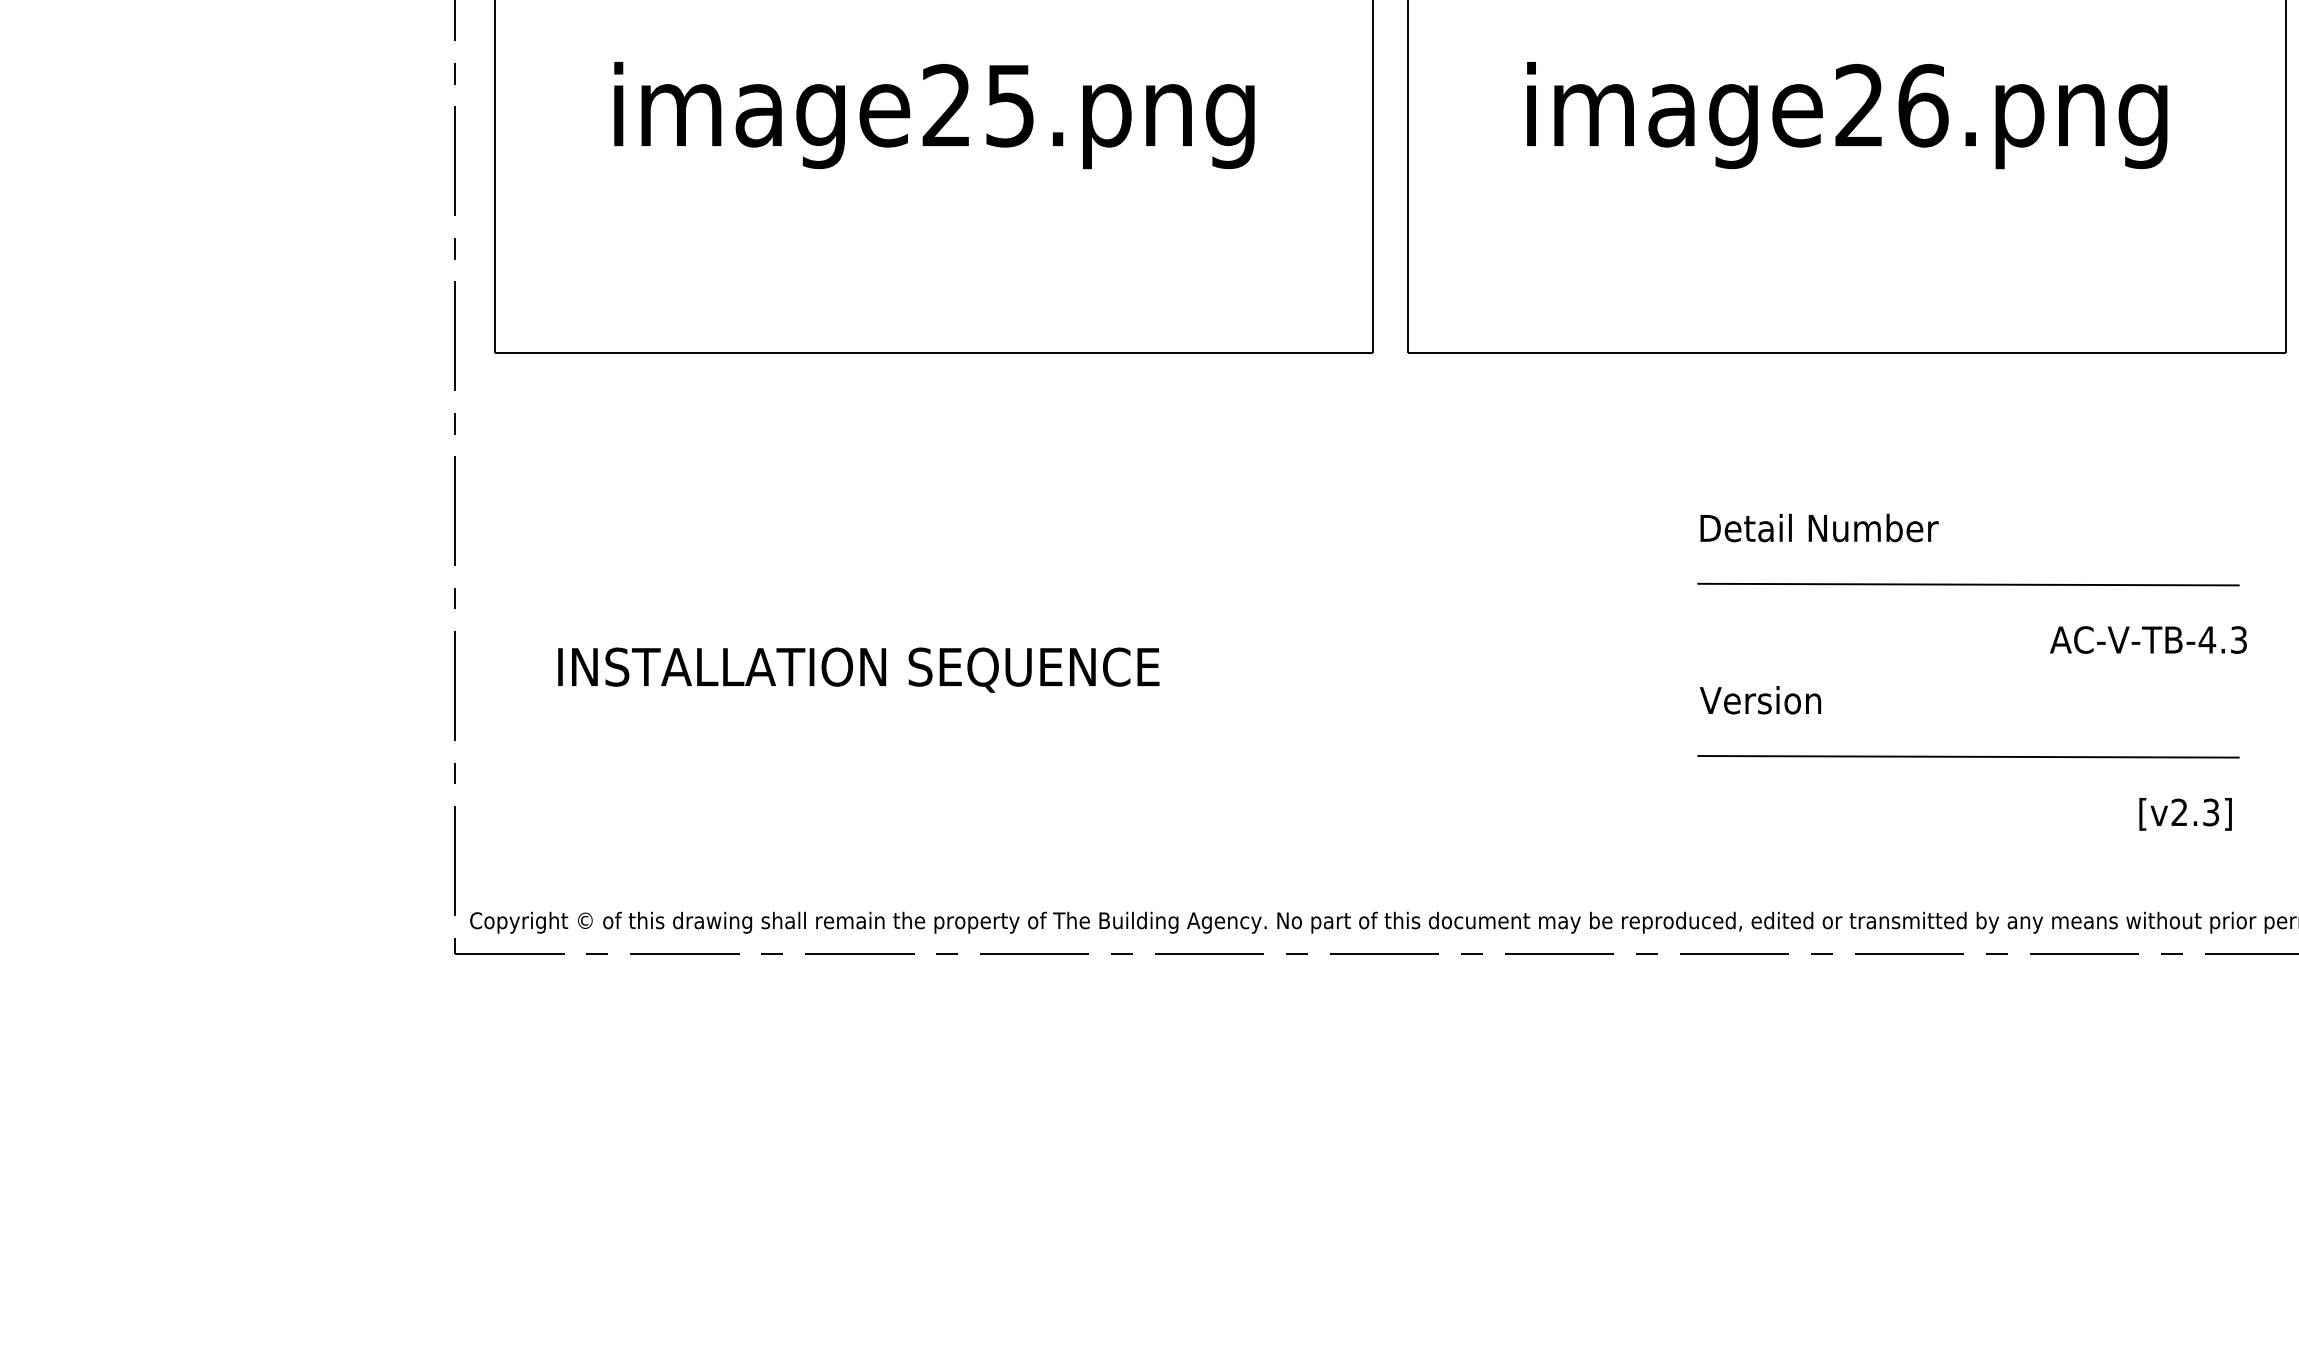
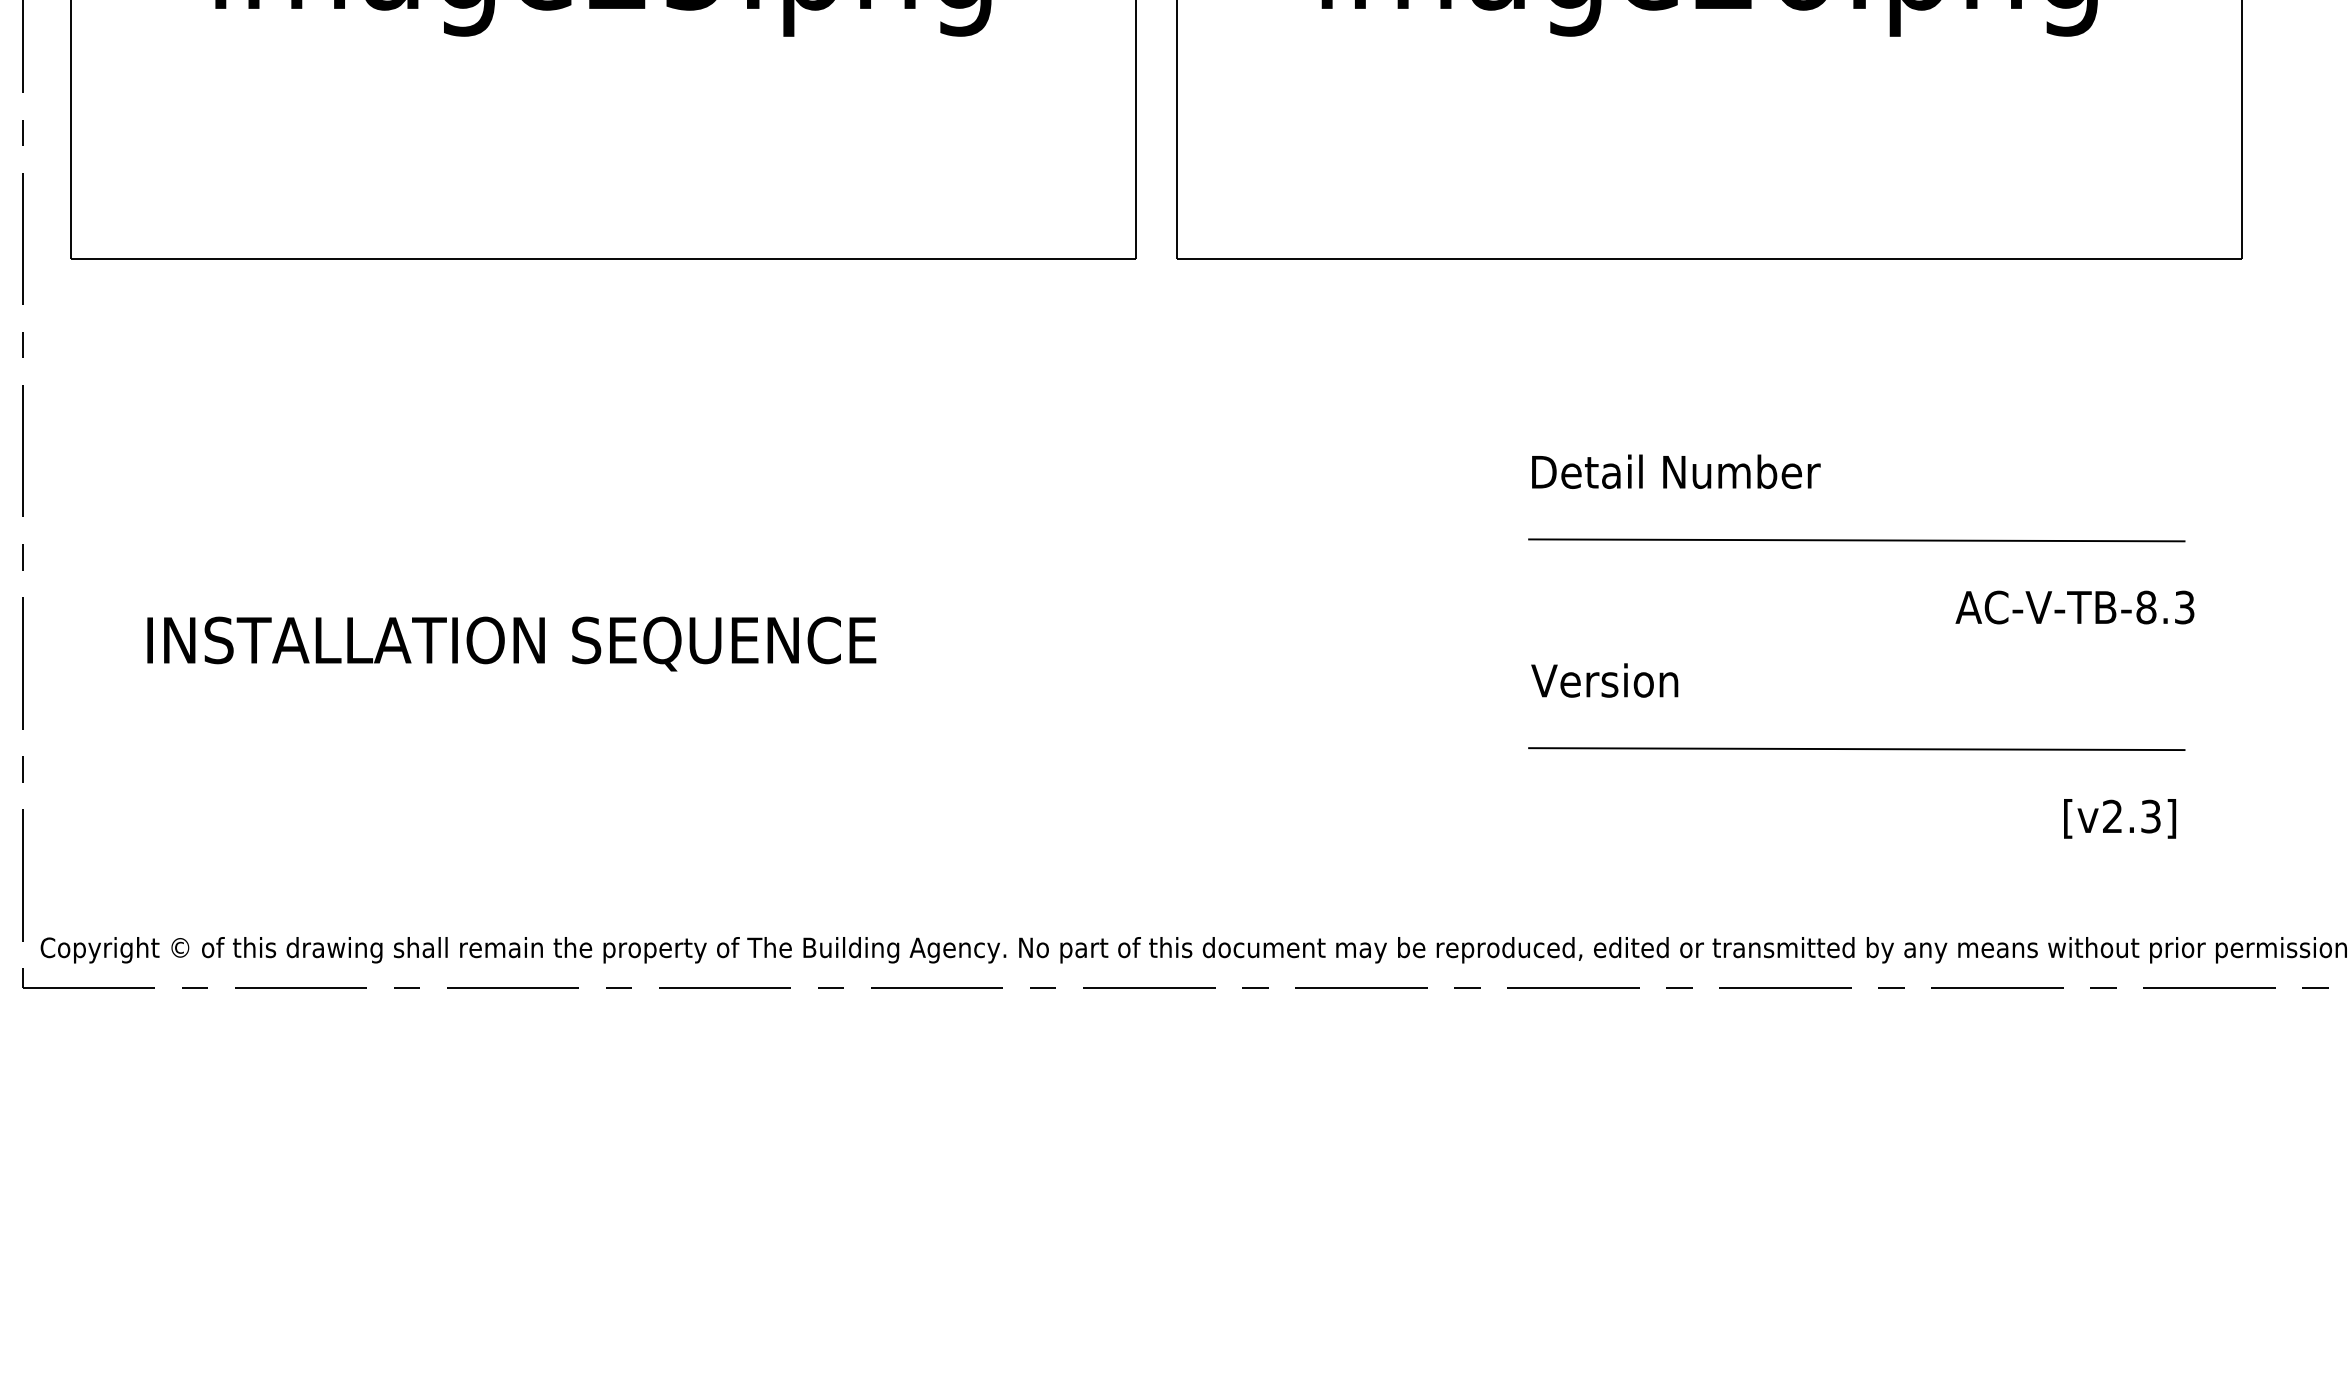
text: (2207, 639) -> (2146, 606), AC-V-TB-4.3 -> AC-V-TB-8.3

